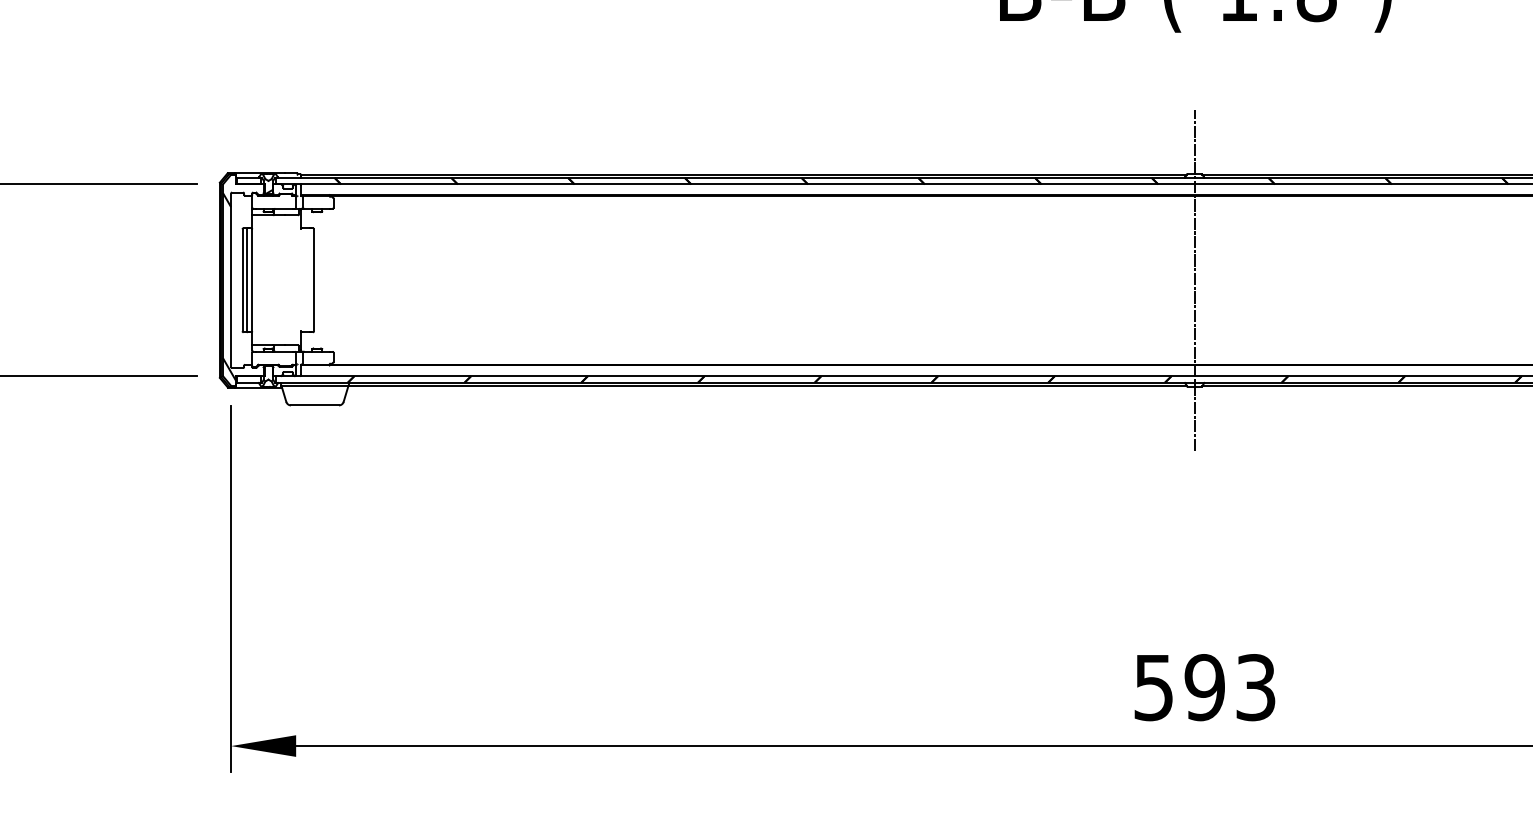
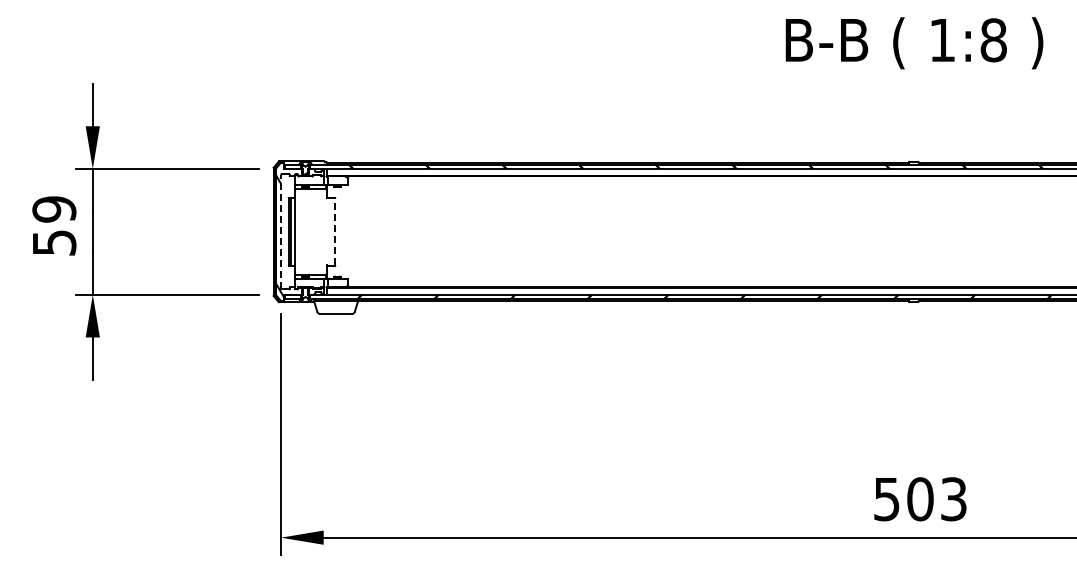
line: (231, 279) -> (281, 231), solid -> dashed
line: (314, 279) -> (335, 231), solid -> dashed
line: (1194, 279) -> (913, 231), removed
text: (1205, 687) -> (920, 499), 593 -> 503

